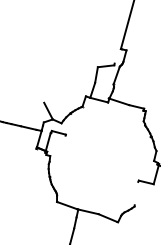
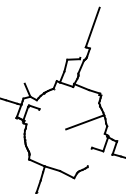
line: (126, 148) -> (84, 122), added

